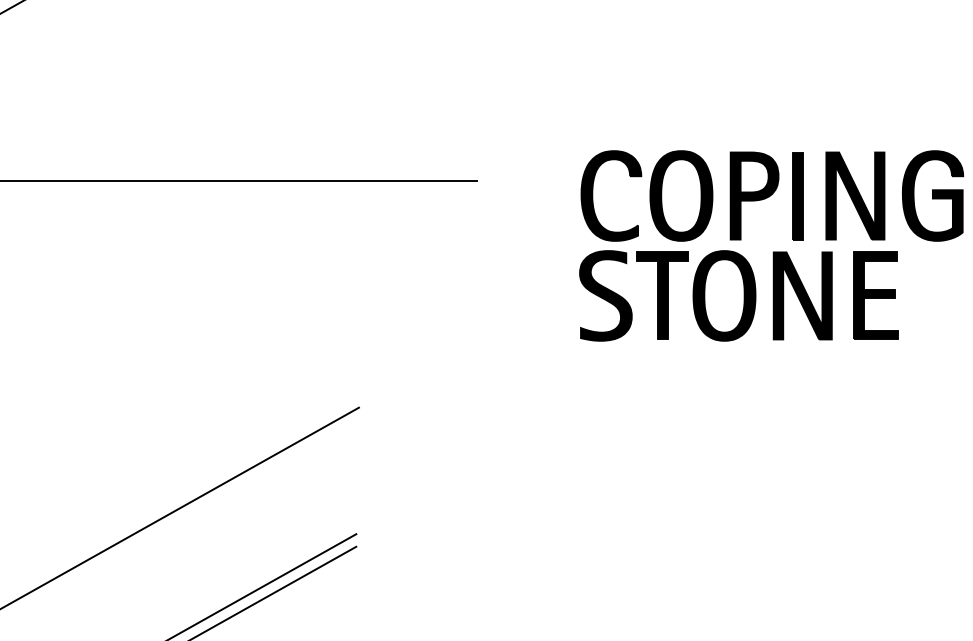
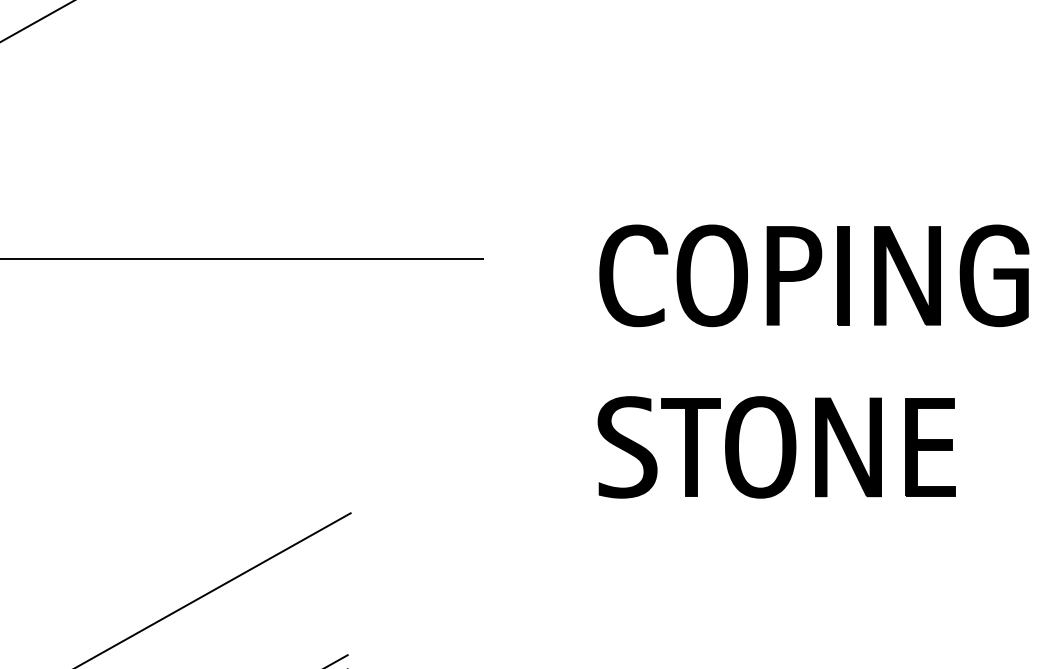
part: (738, 295) -> (776, 446), moved

